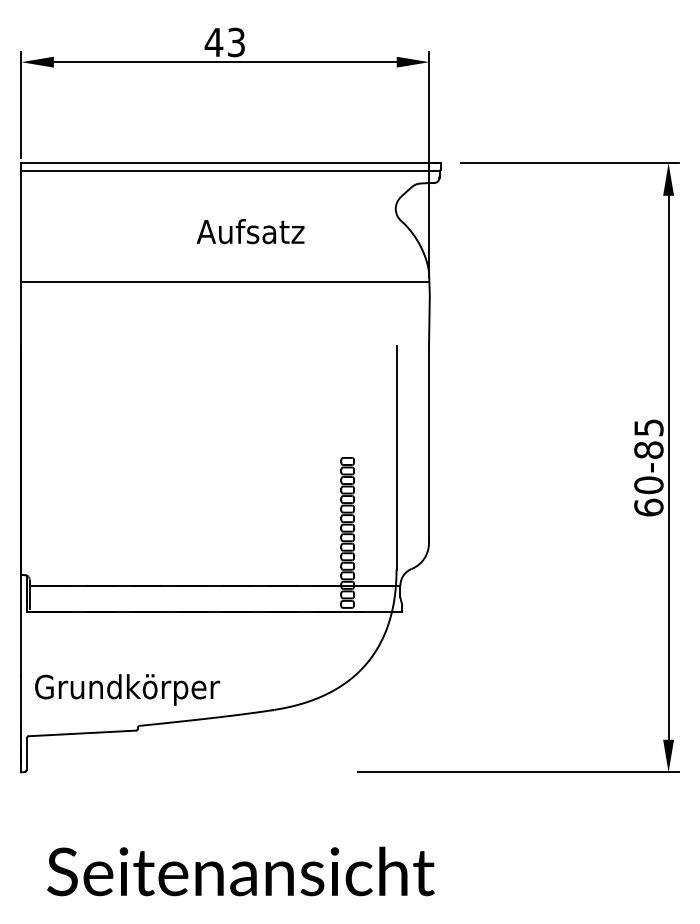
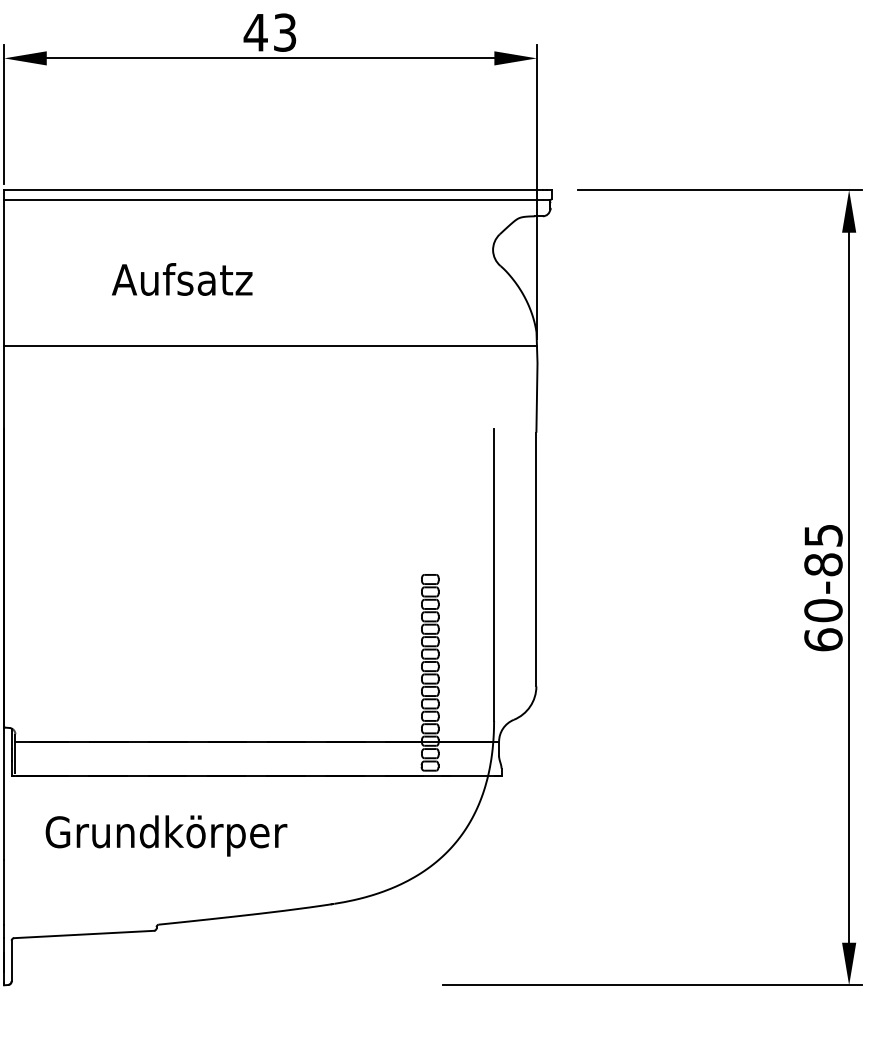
text: (250, 231) -> (182, 279), moved
text: (127, 689) -> (166, 835), moved

